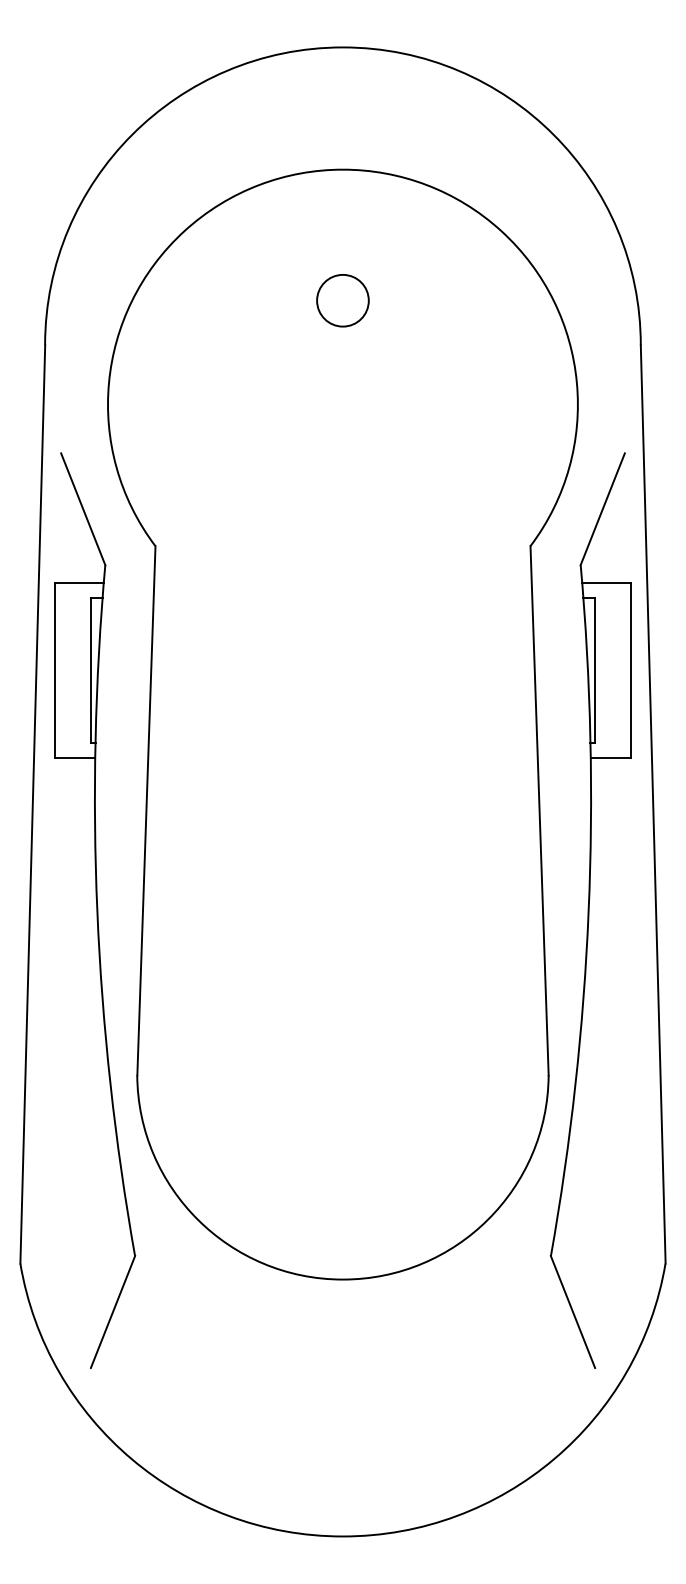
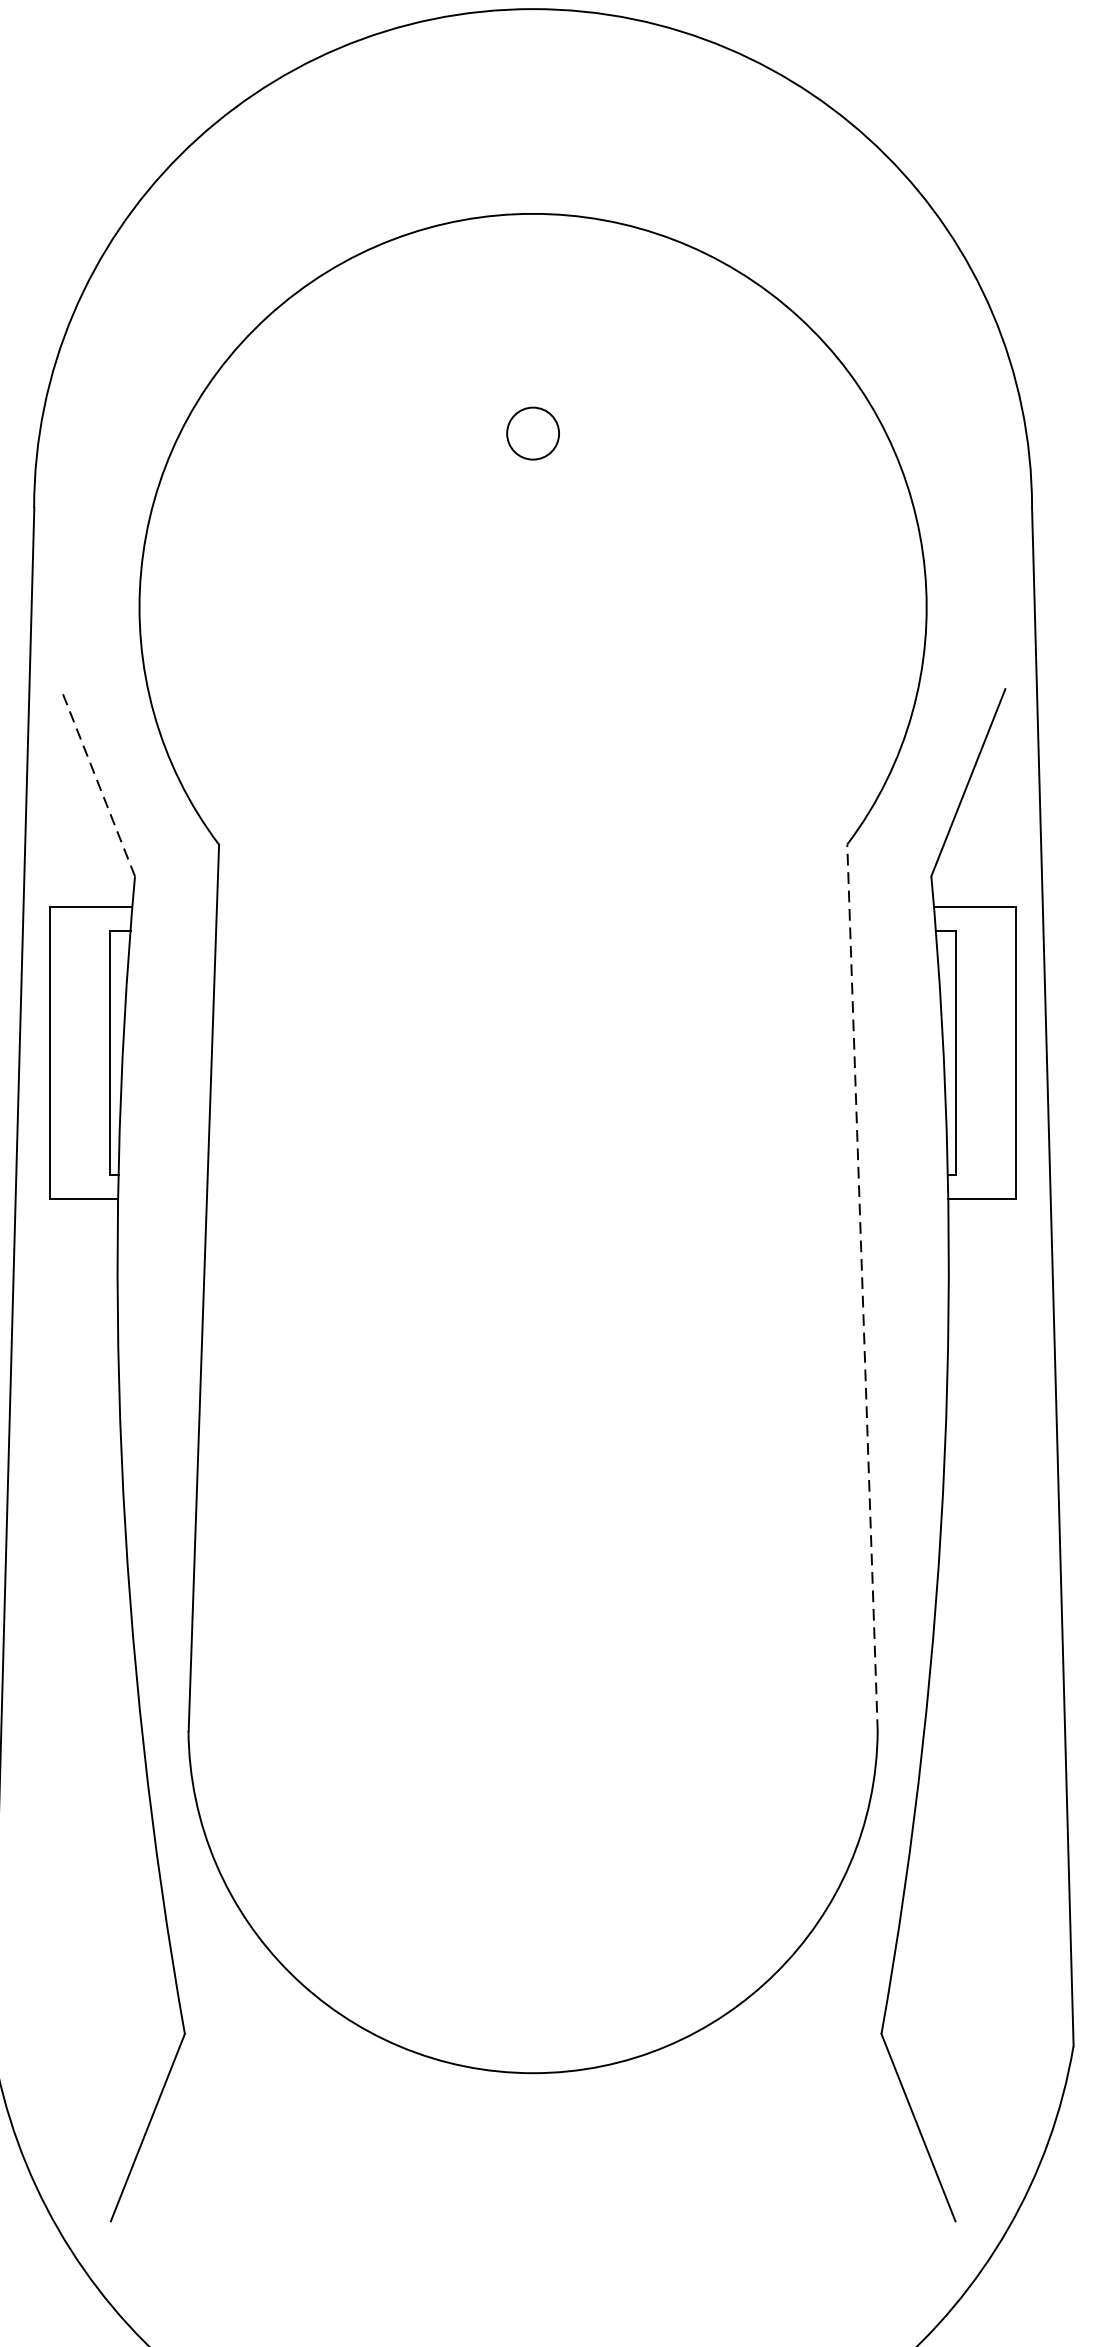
circle: (342, 300) -> (532, 433), size x0.6
line: (83, 508) -> (98, 781), solid -> dashed
line: (539, 810) -> (862, 1287), solid -> dashed

